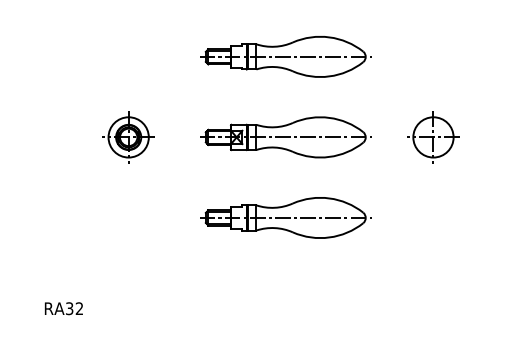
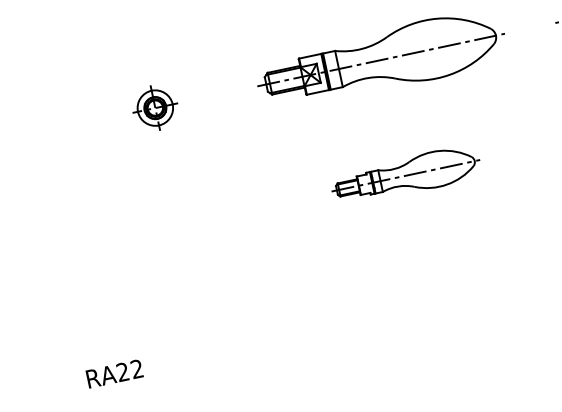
part: (128, 137) -> (155, 108), size x0.6
part: (285, 217) -> (405, 175), size x0.6
text: (69, 308) -> (122, 371), RA32 -> RA22

